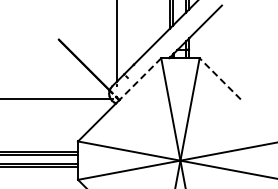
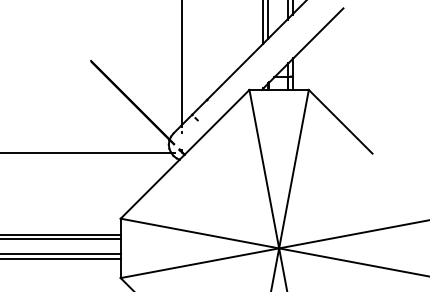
line: (219, 78) -> (339, 121), dashed -> solid
line: (140, 79) -> (217, 122), dashed -> solid

